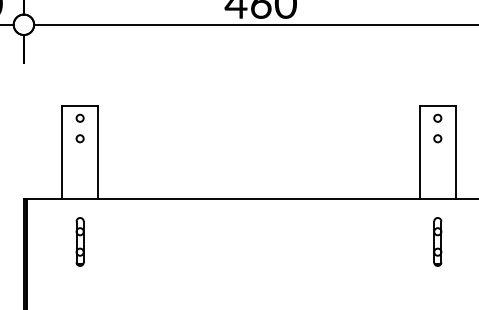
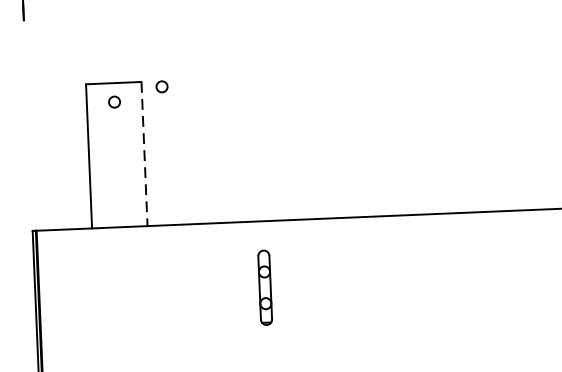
circle: (79, 138) -> (161, 86), moved
line: (98, 153) -> (145, 155), solid -> dashed
part: (79, 241) -> (264, 287), moved

